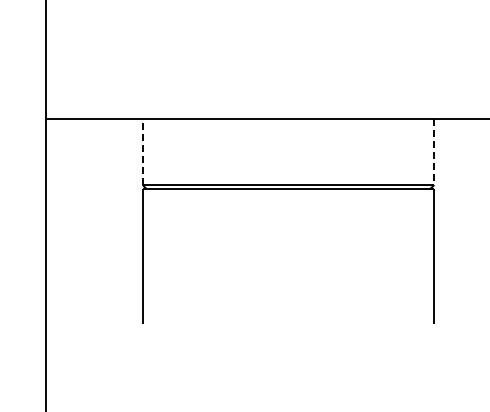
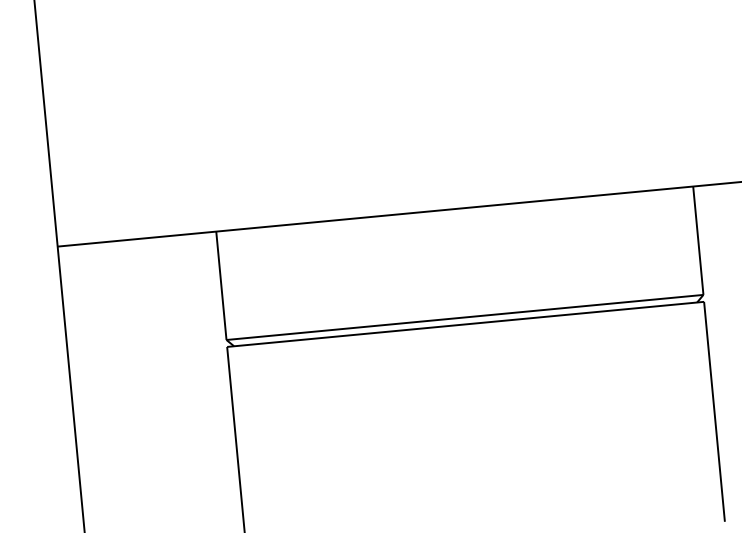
line: (142, 151) -> (221, 285), dashed -> solid
line: (434, 152) -> (698, 241), dashed -> solid

